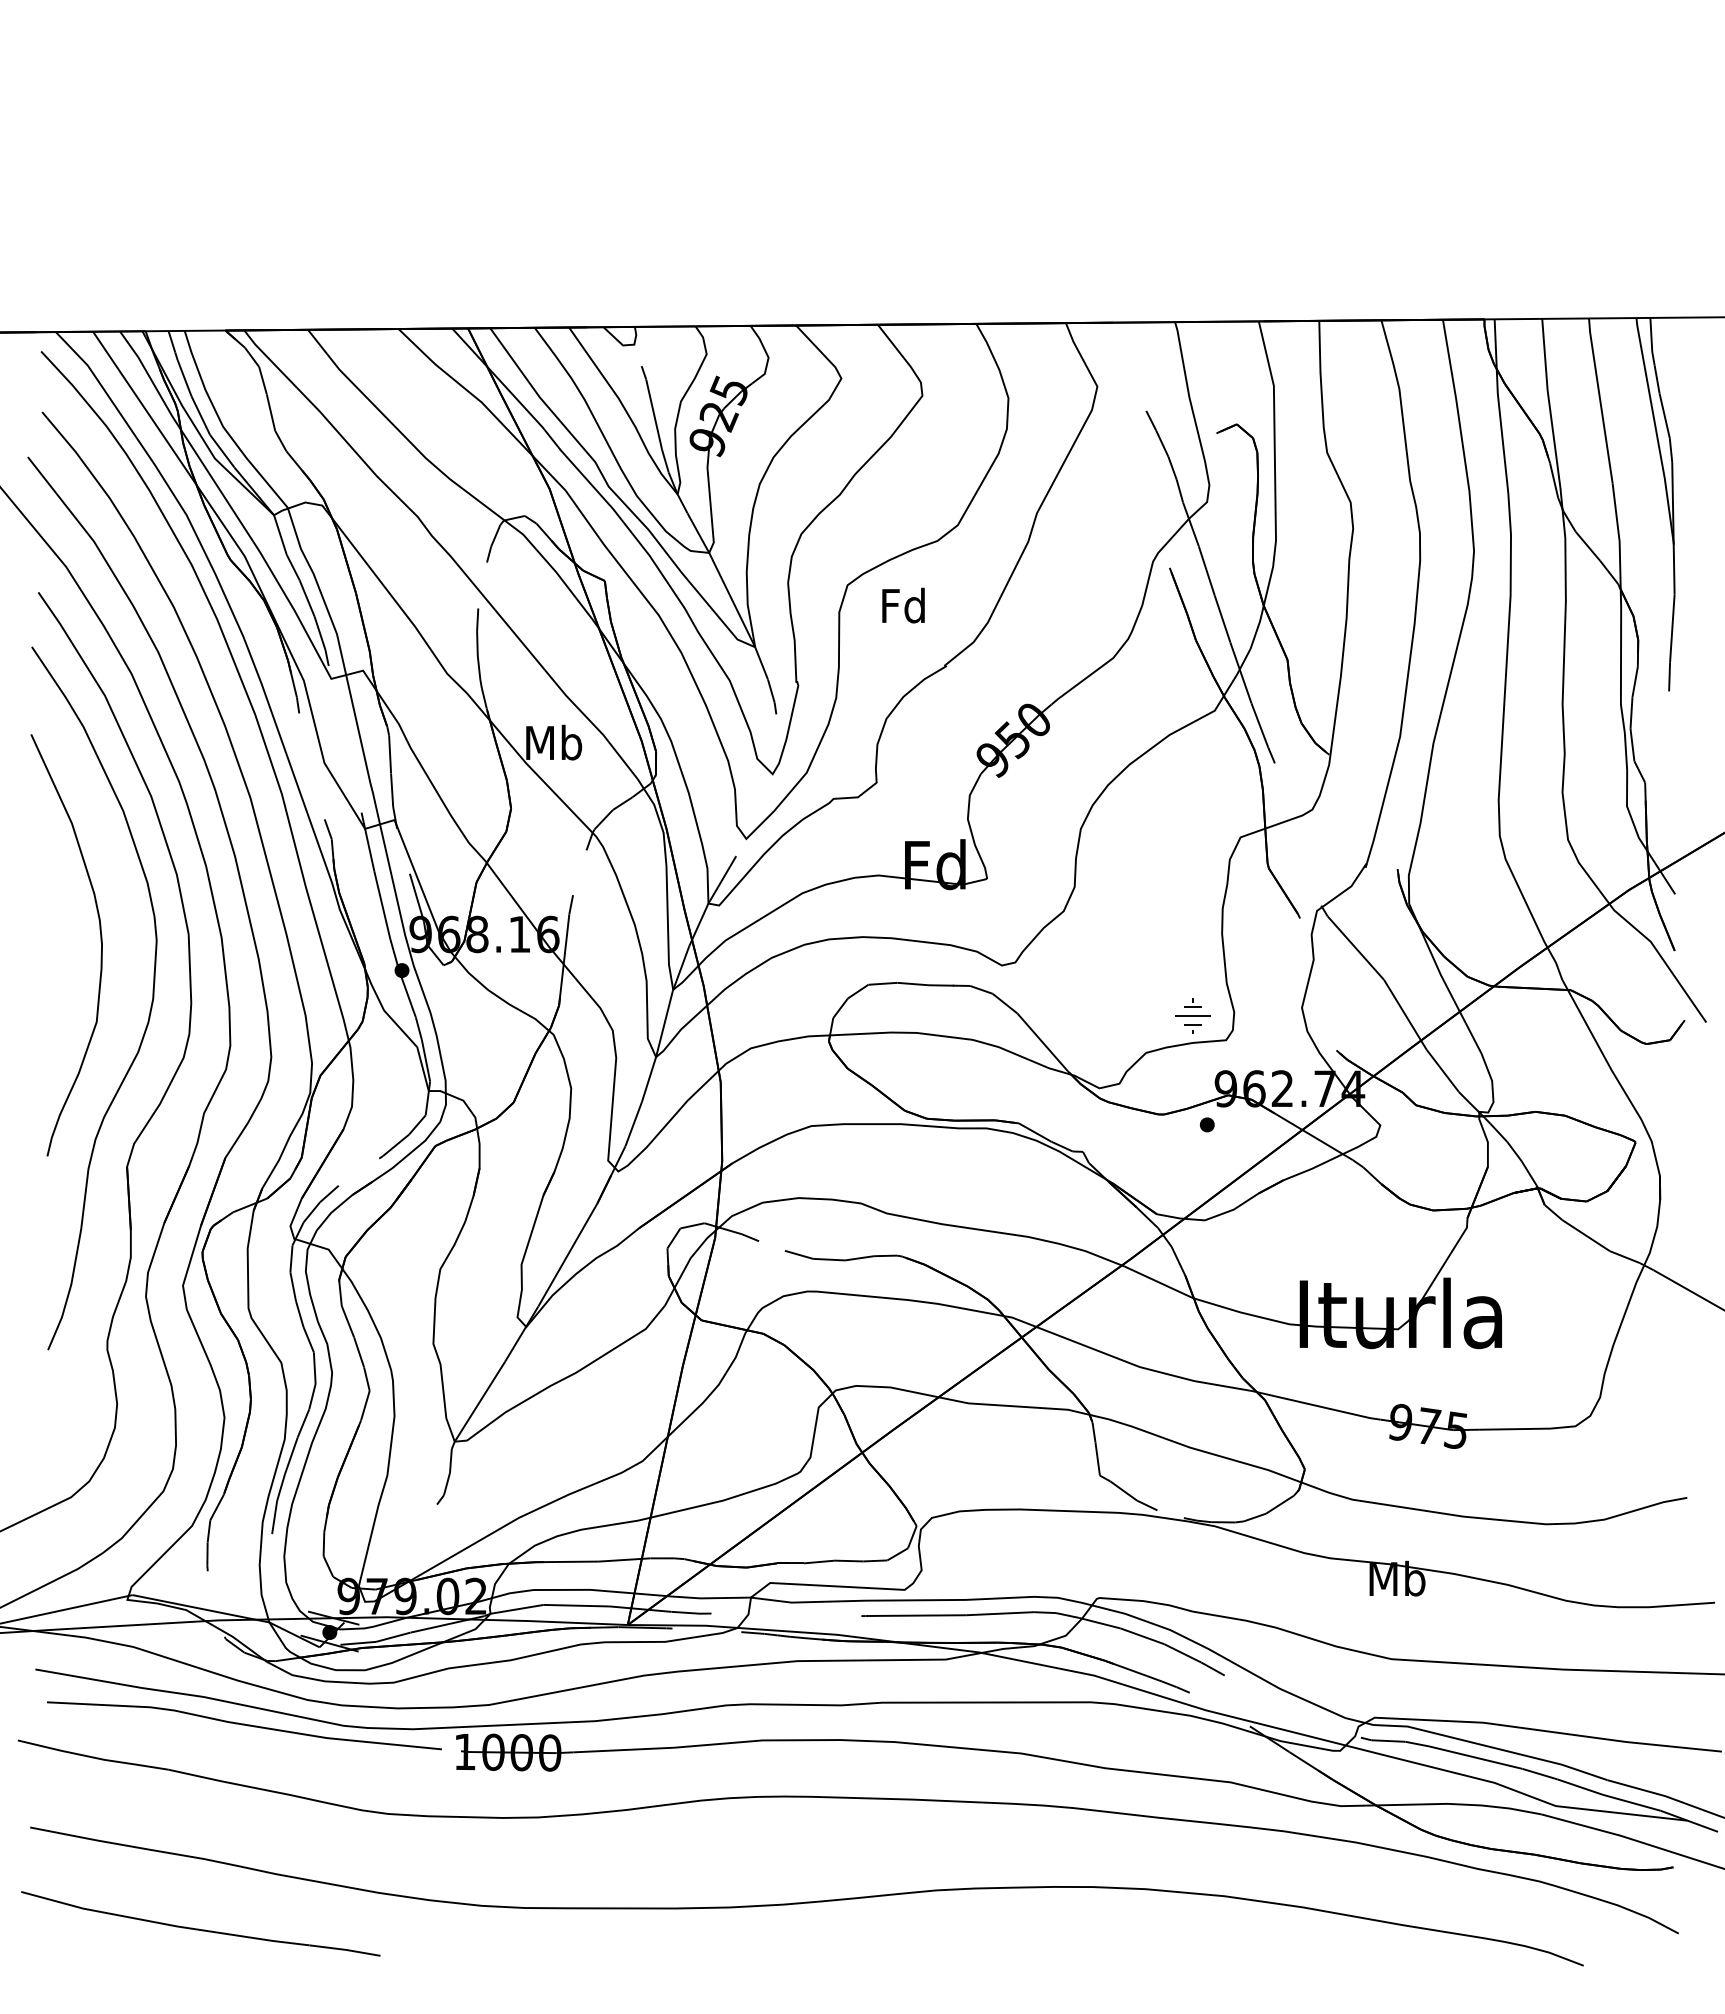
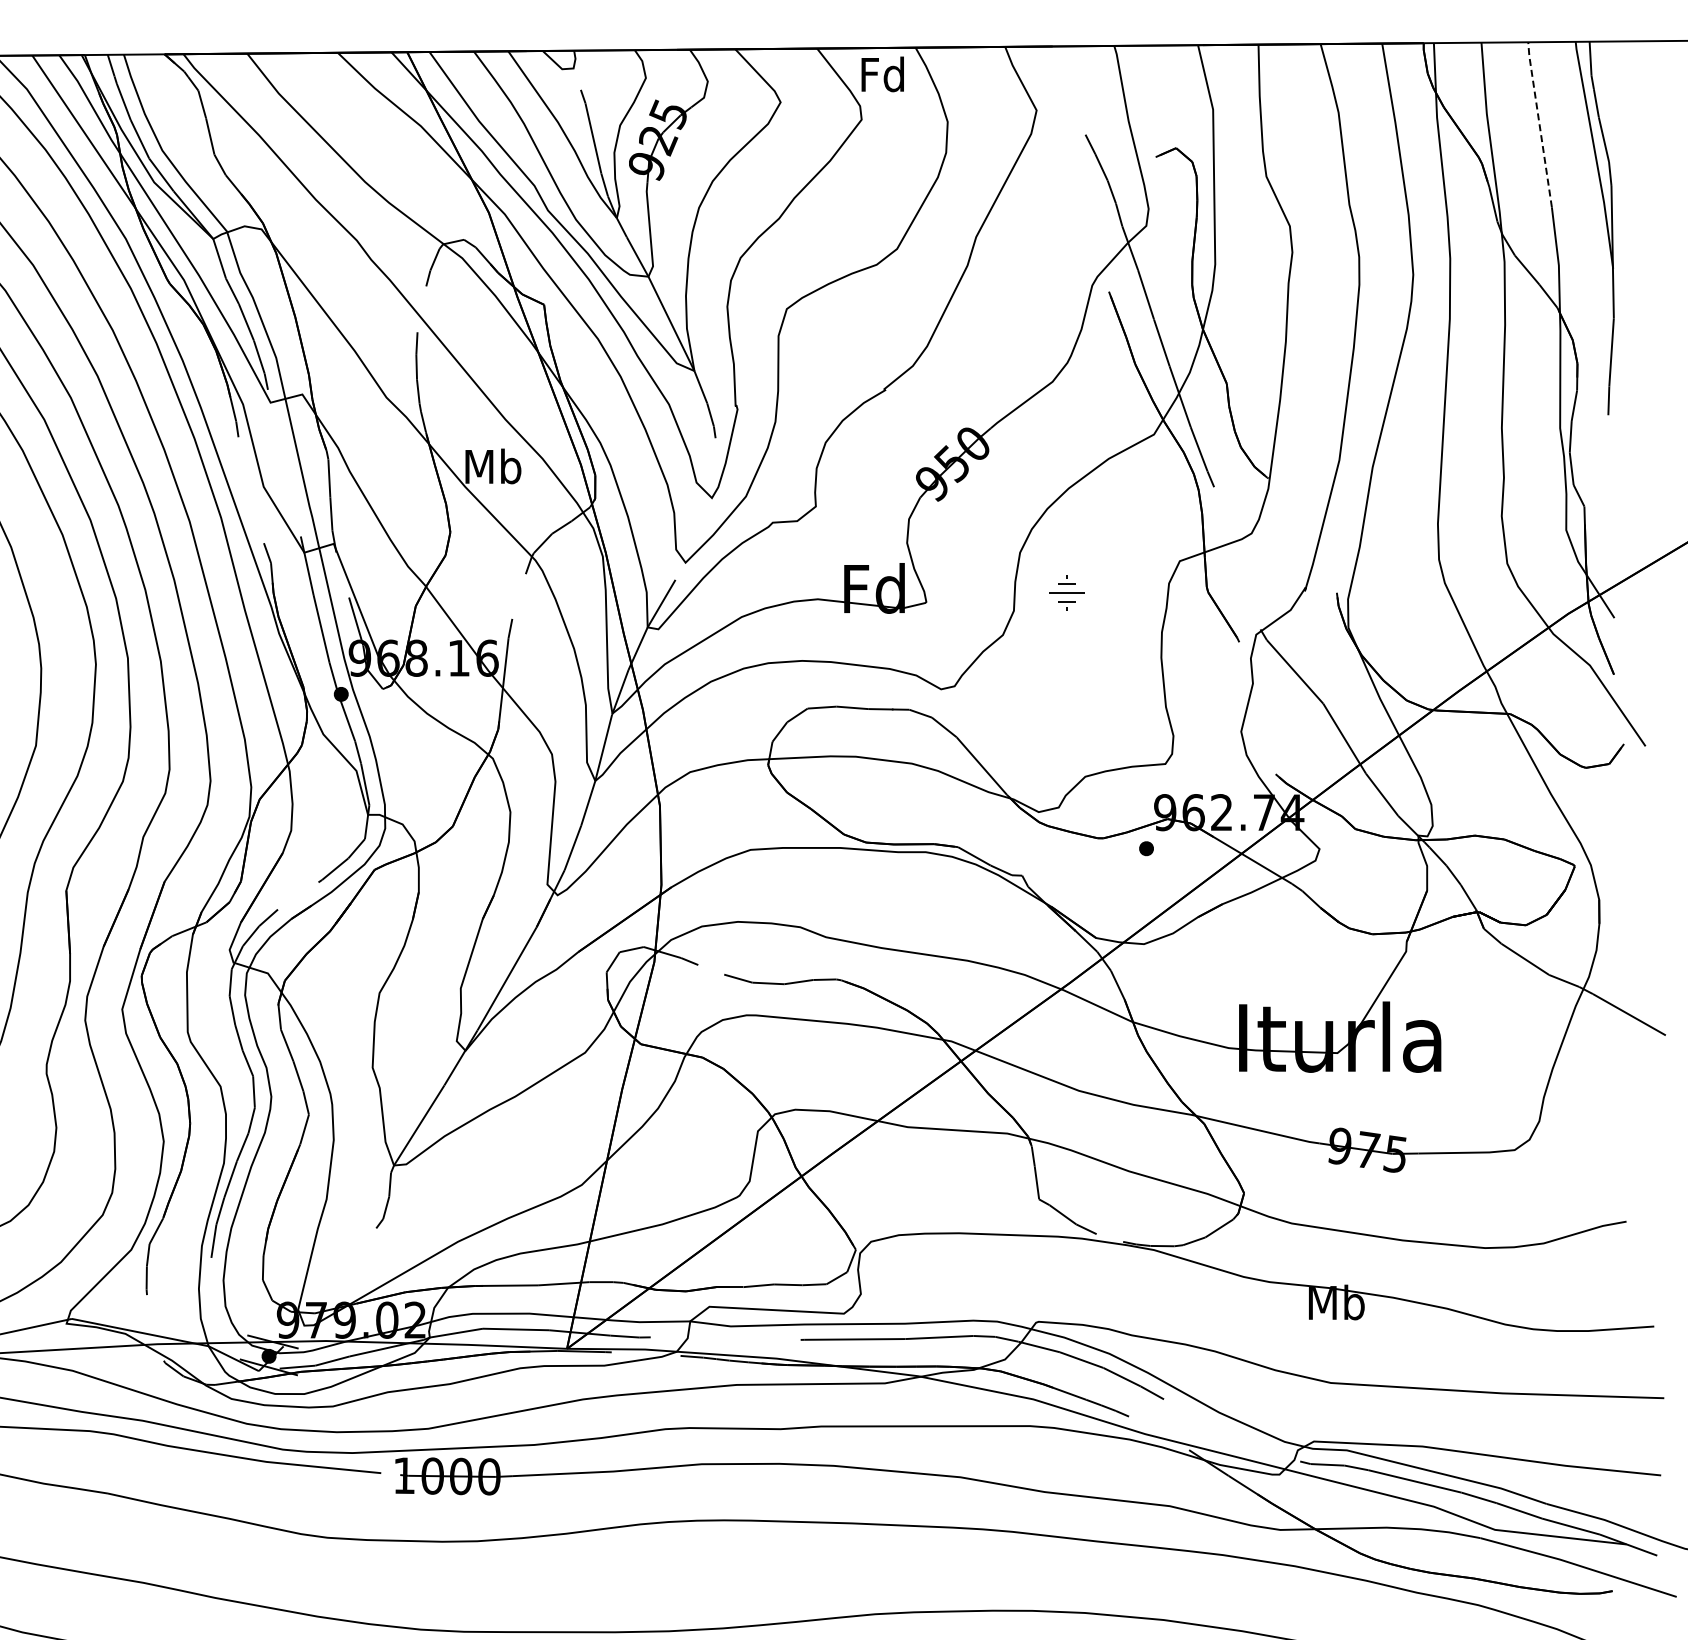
line: (1600, 400) -> (1539, 124), solid -> dashed
text: (903, 605) -> (882, 74), moved
part: (1192, 1015) -> (1065, 592), moved

